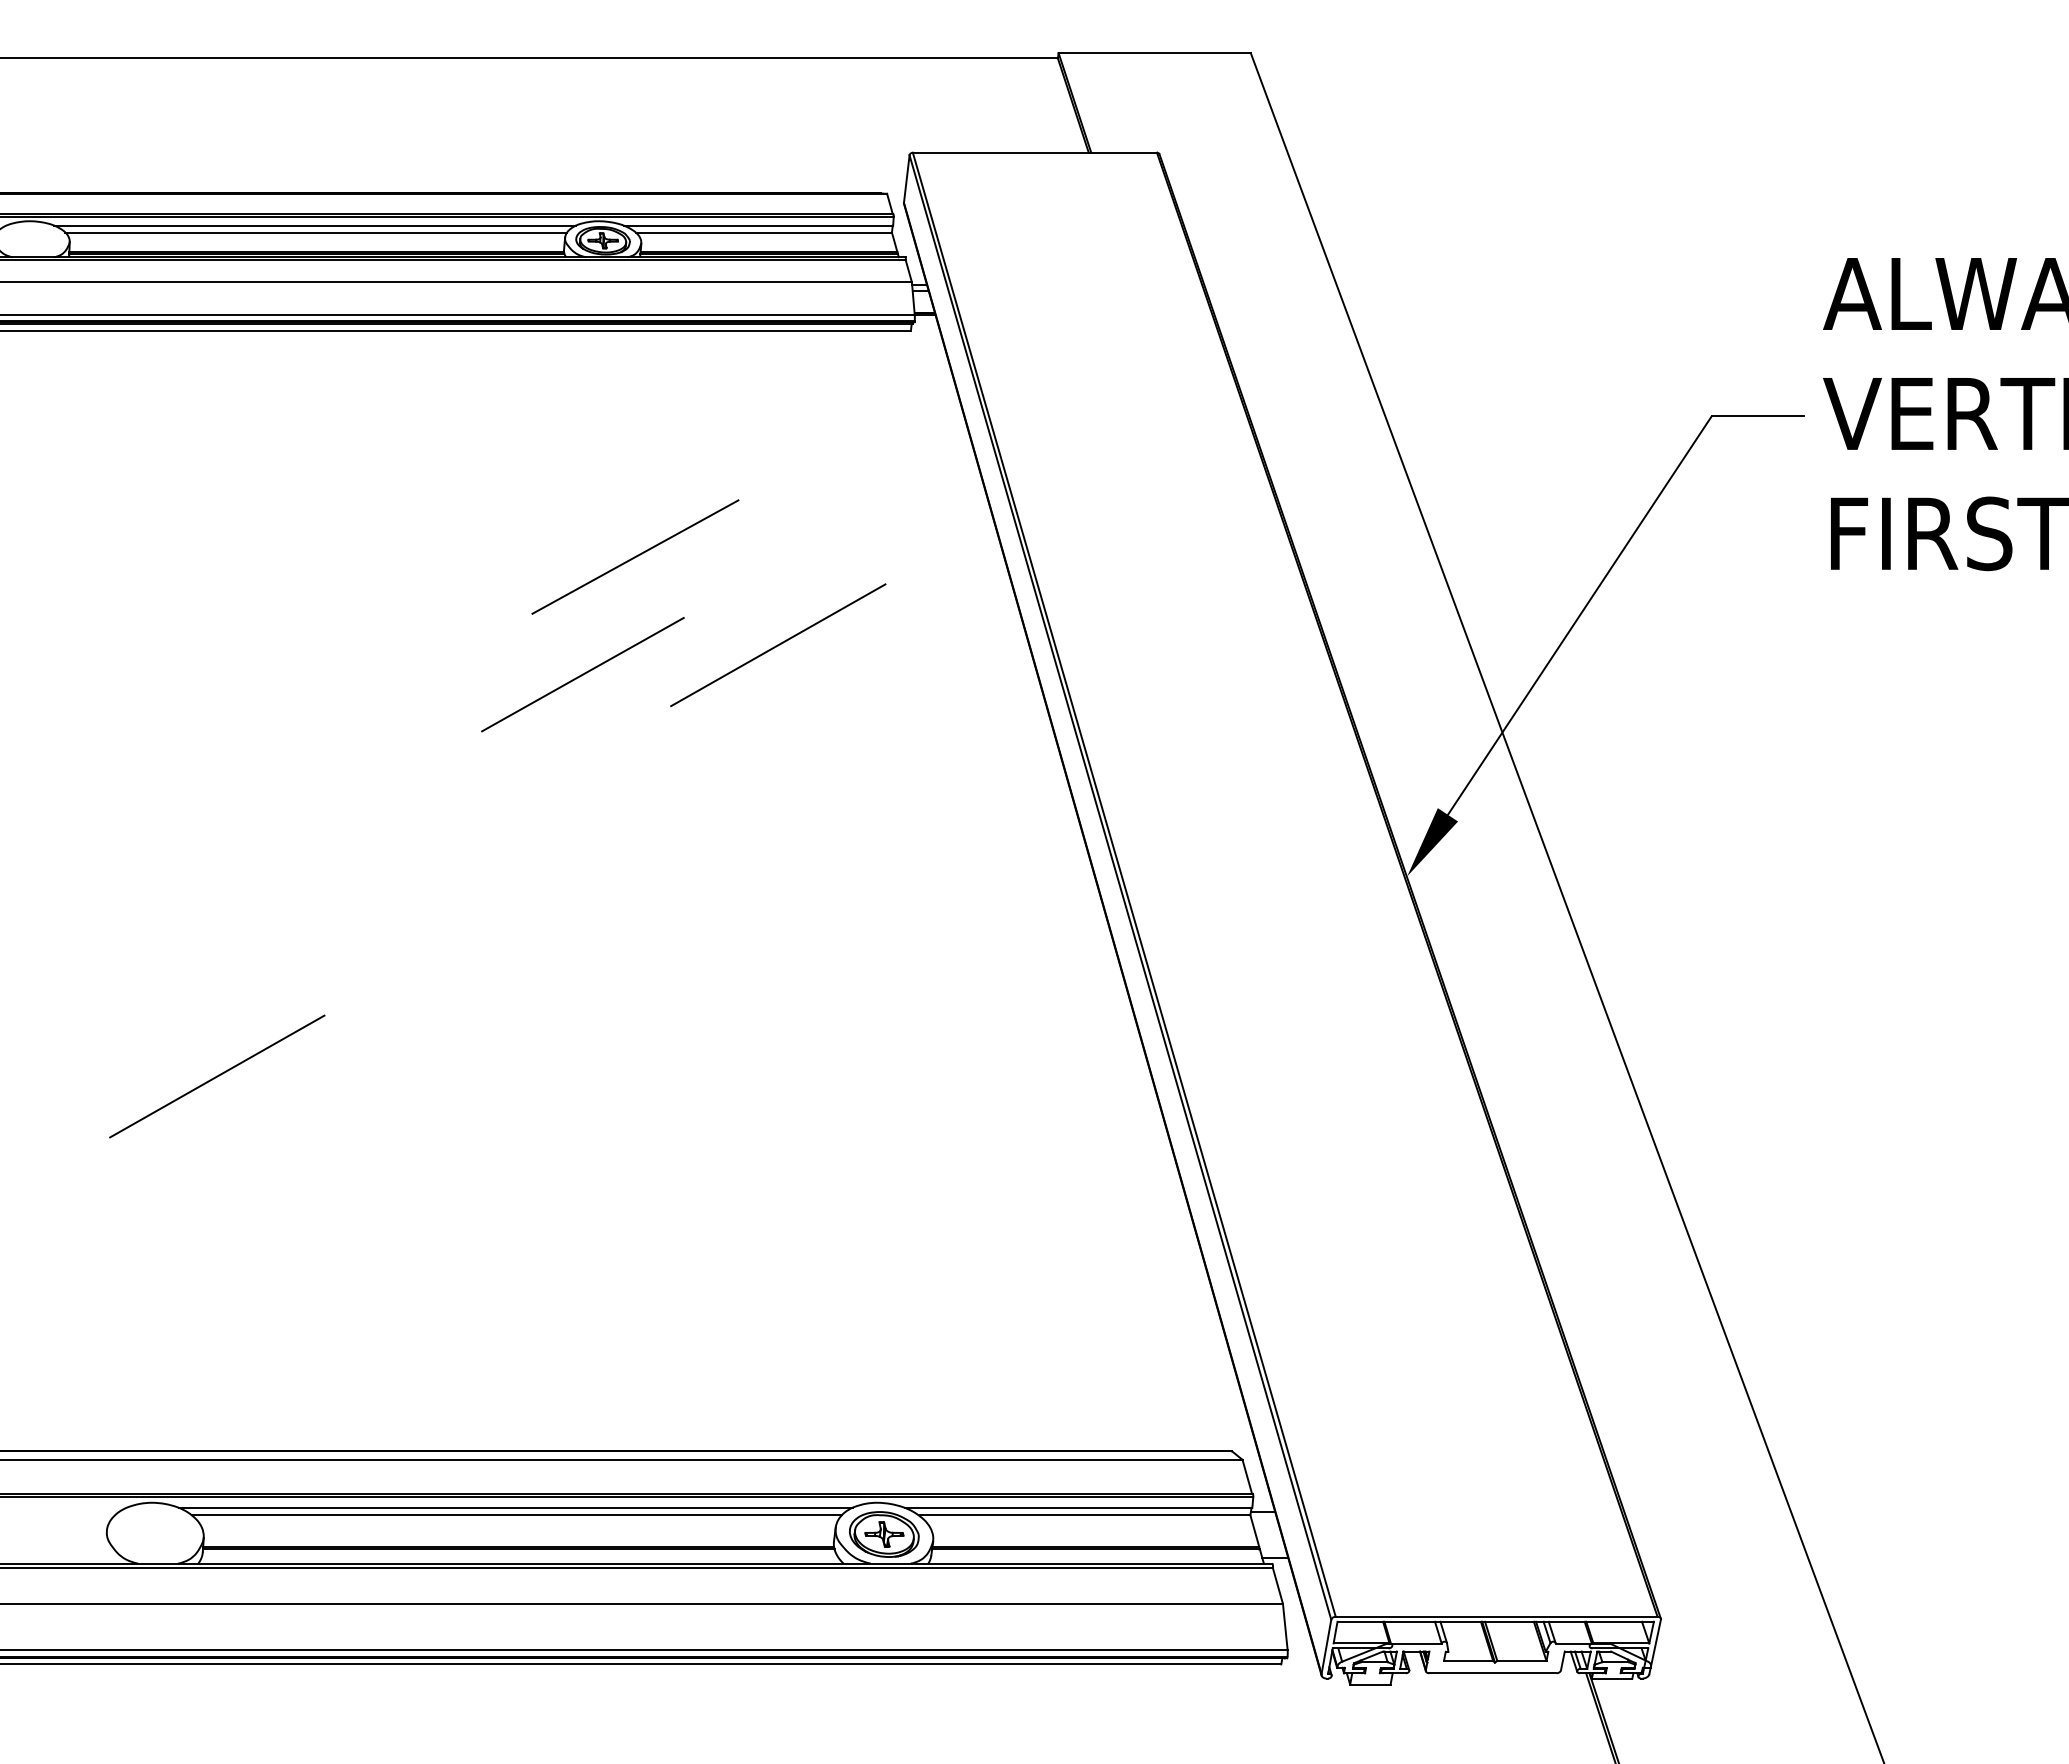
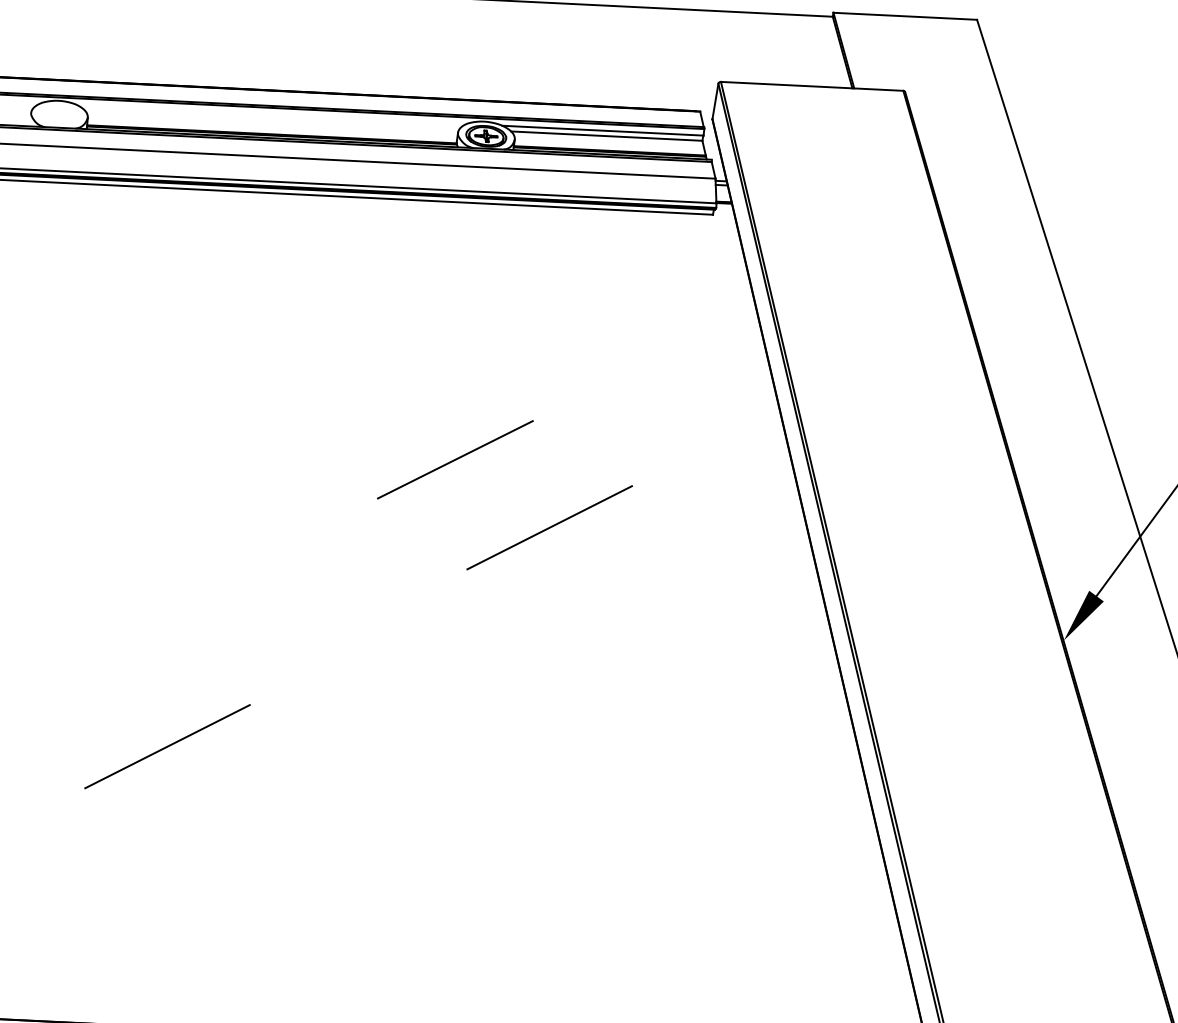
line: (315, 225) -> (272, 114), removed
line: (316, 232) -> (272, 119), removed
line: (635, 556) -> (498, 373), removed
line: (778, 645) -> (549, 527), moved

